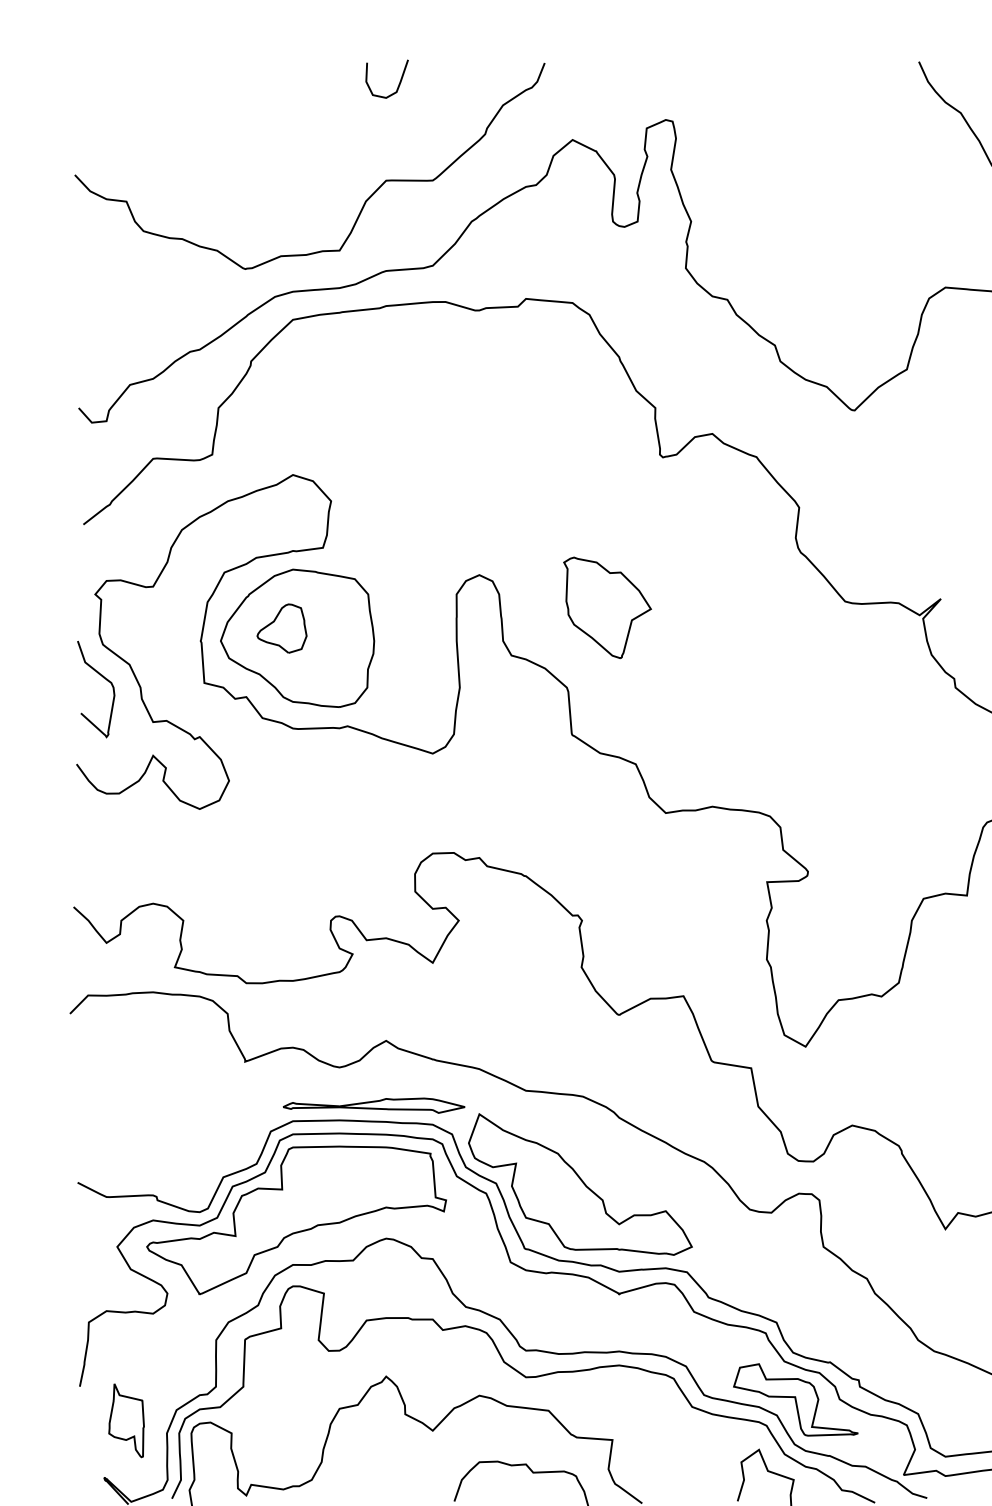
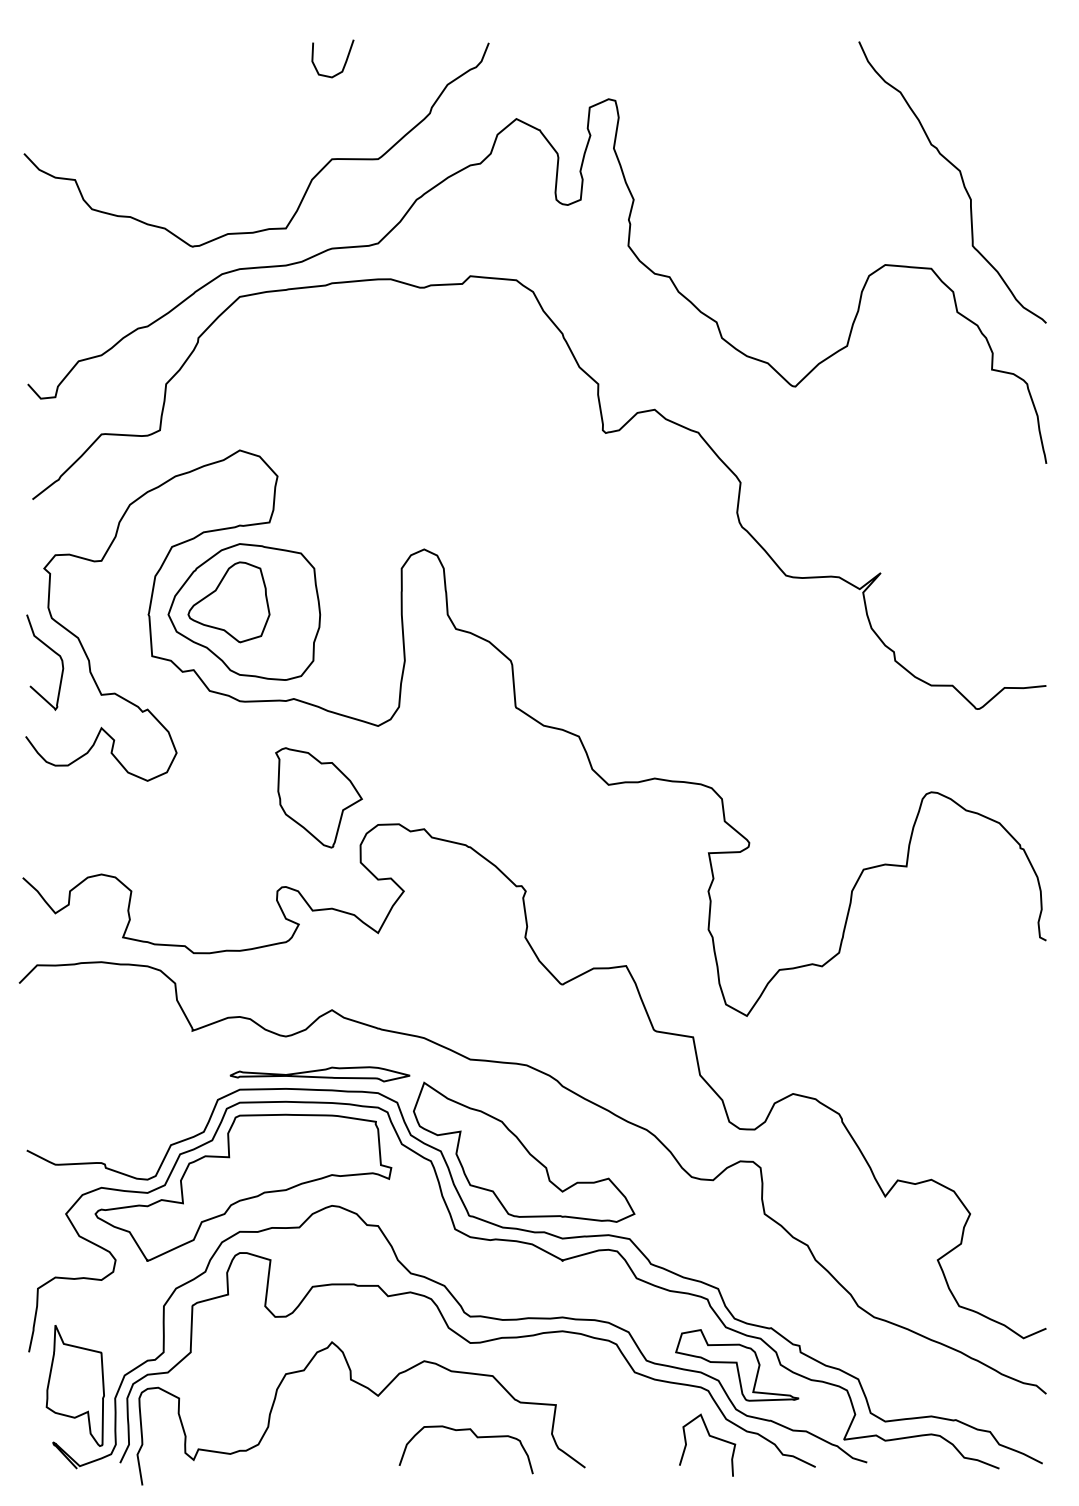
part: (607, 607) -> (318, 797), moved
part: (281, 628) -> (228, 602), size x1.67
part: (125, 1420) -> (74, 1385), size x1.67

